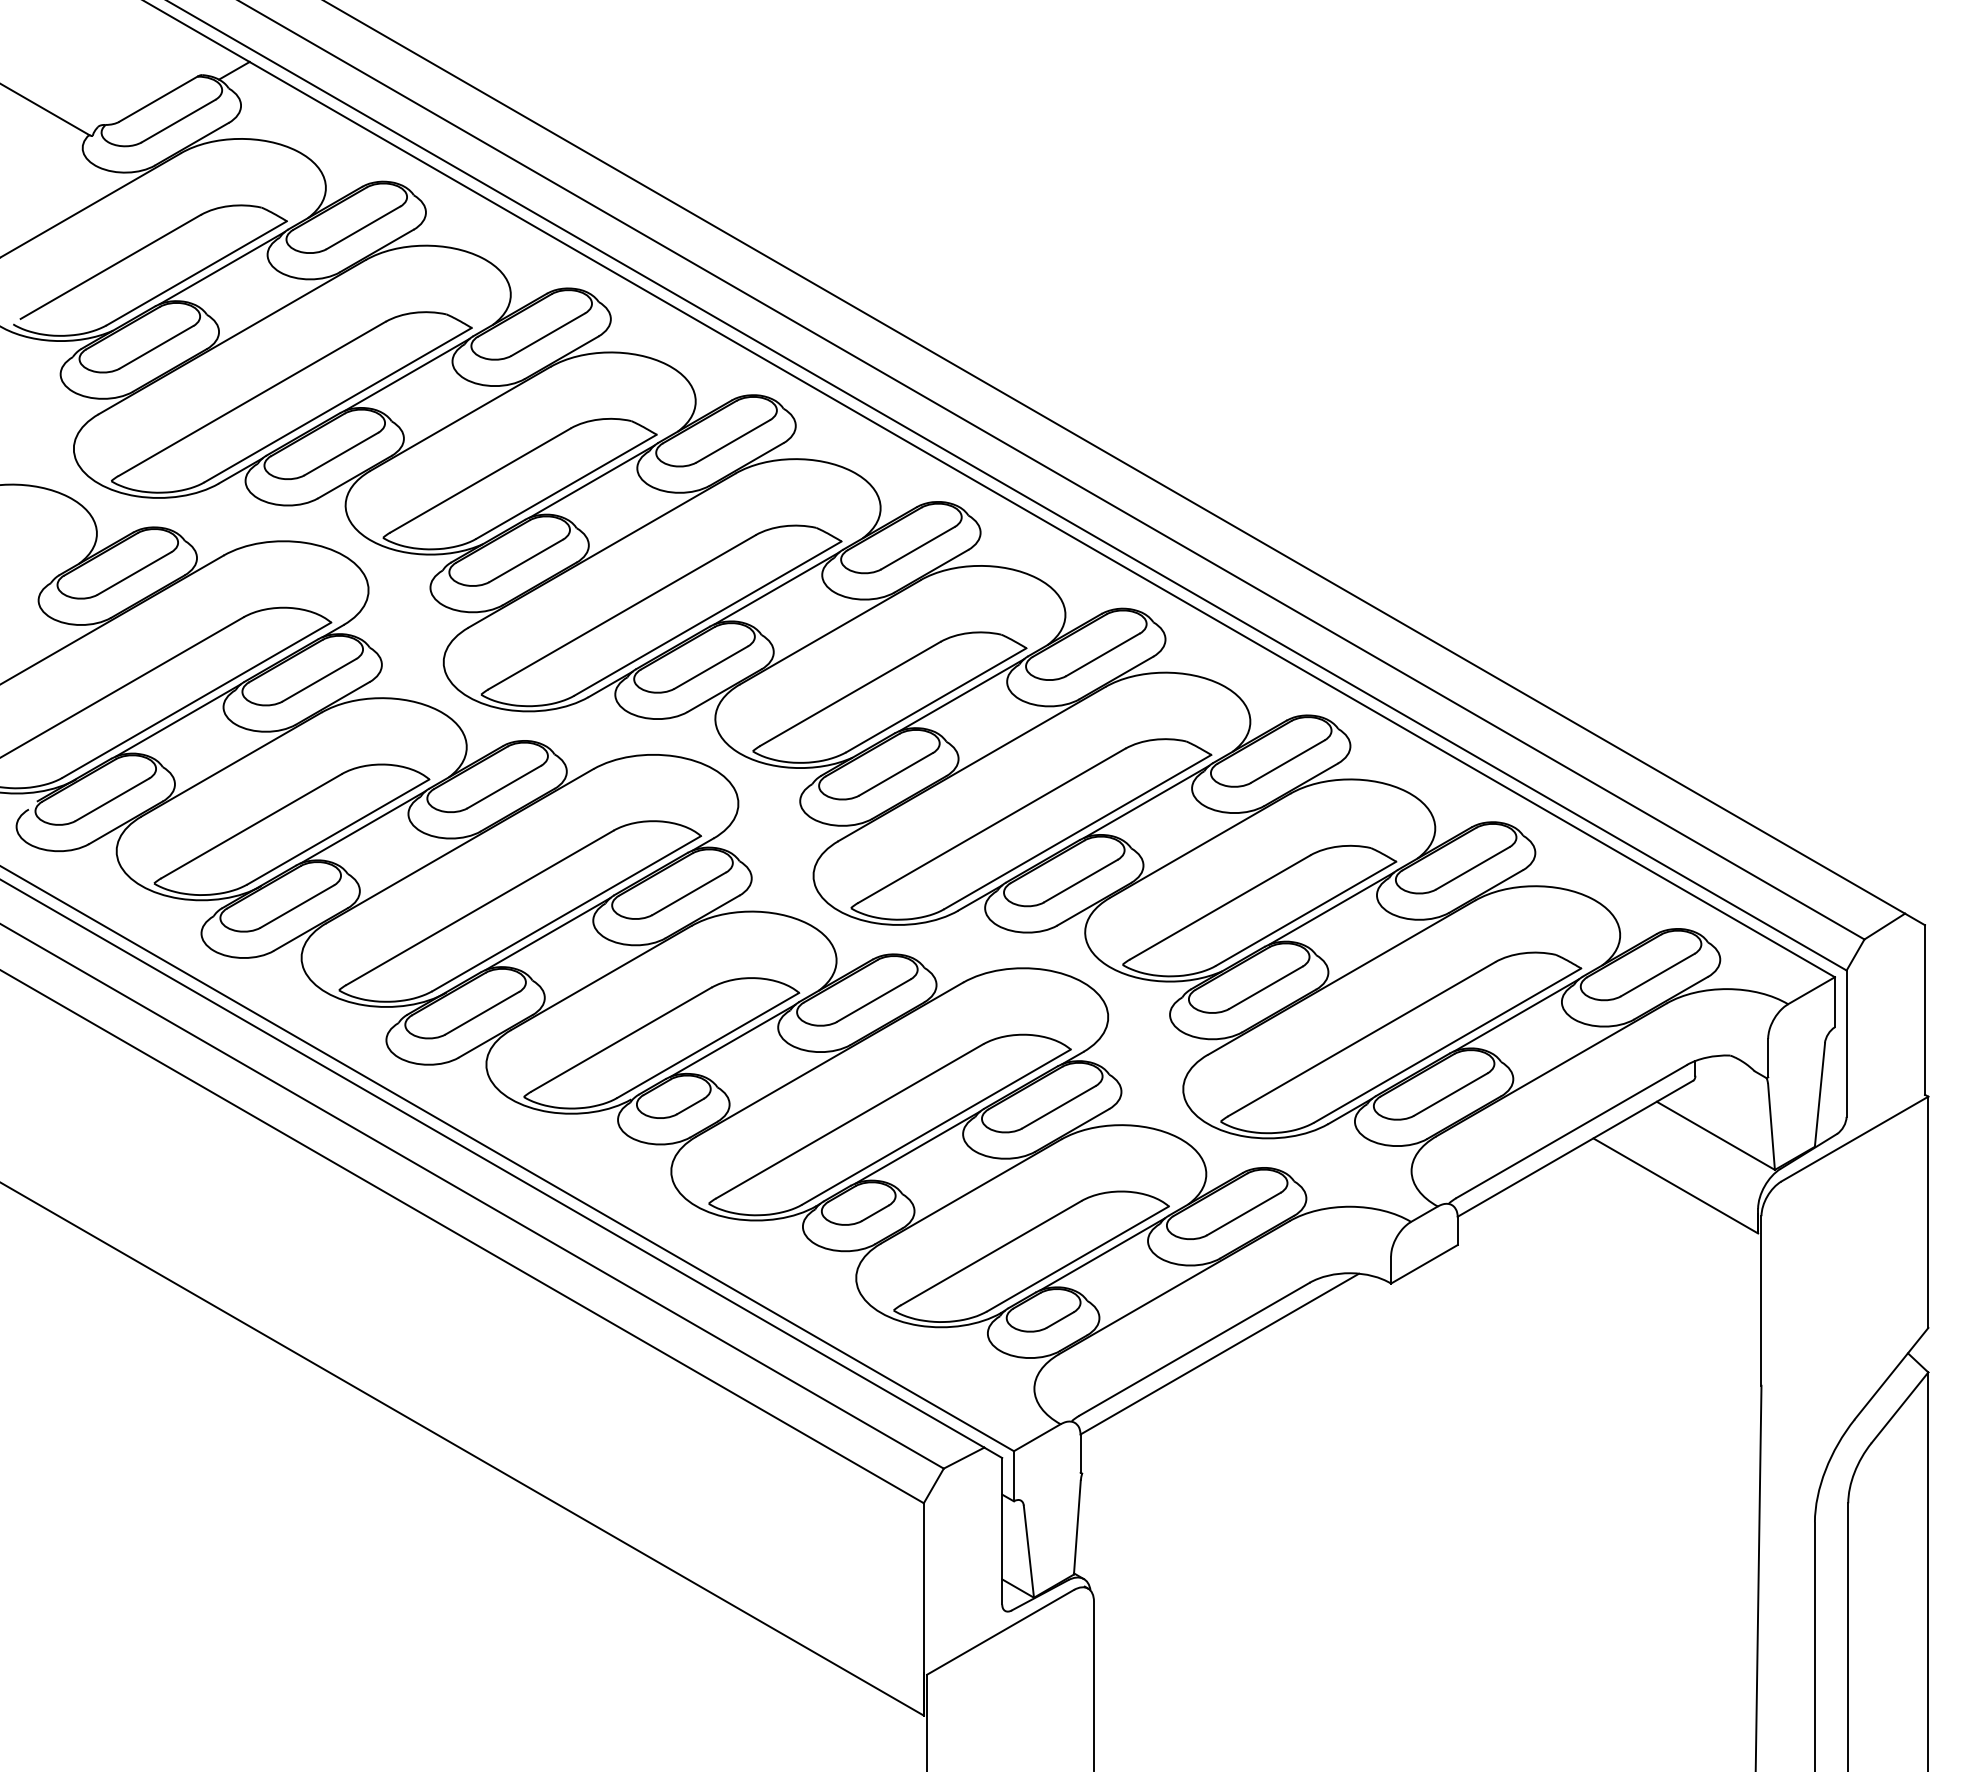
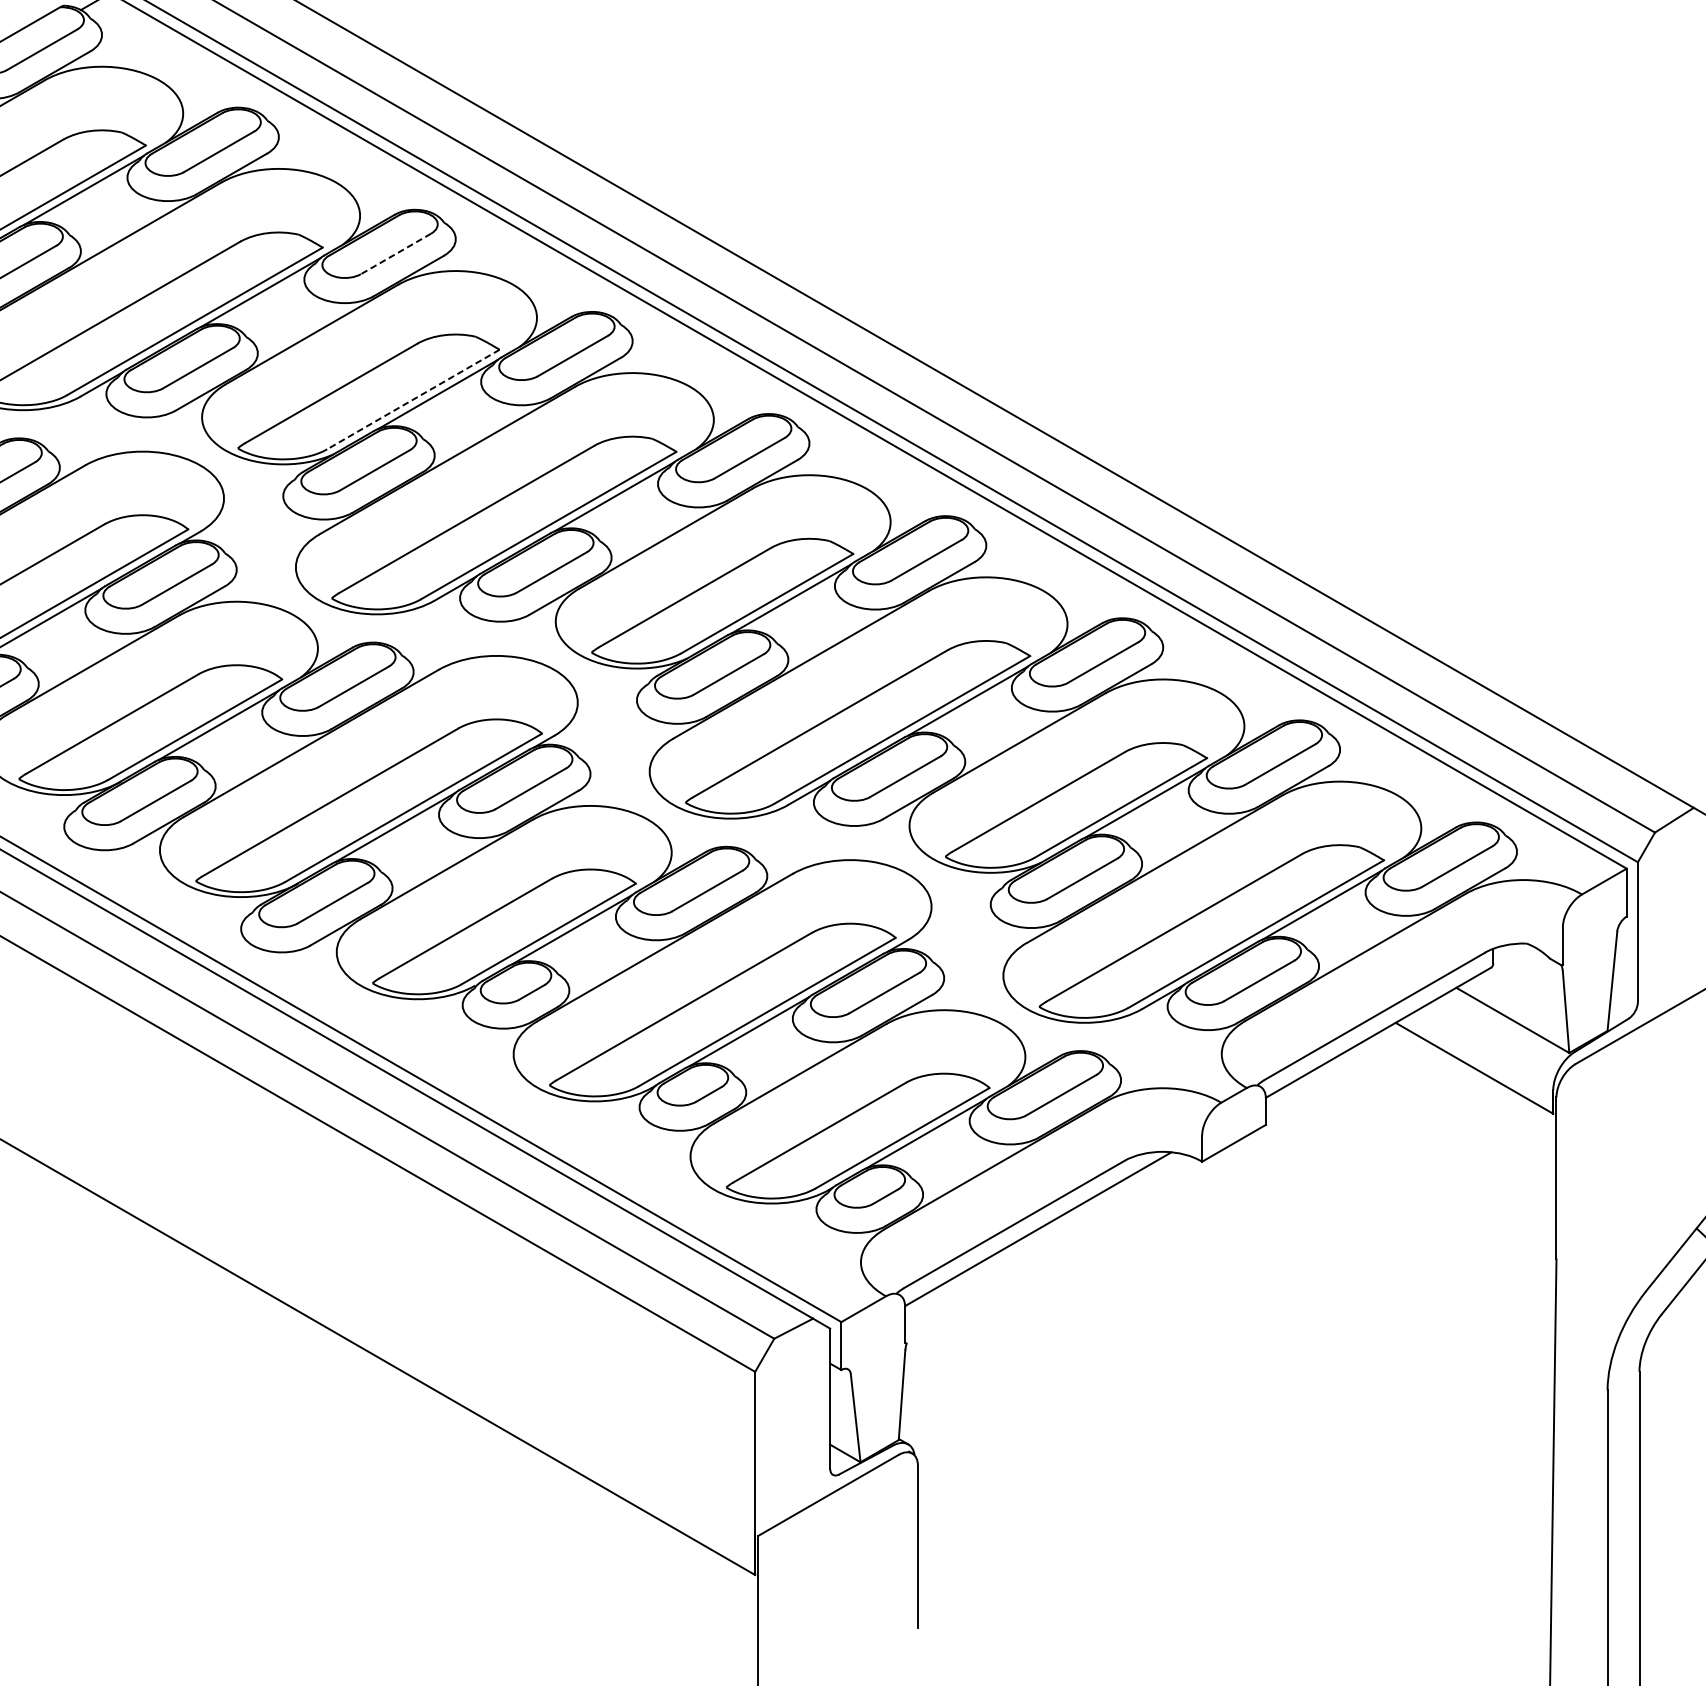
line: (547, 334) -> (395, 253), solid -> dashed
line: (566, 487) -> (413, 400), solid -> dashed

